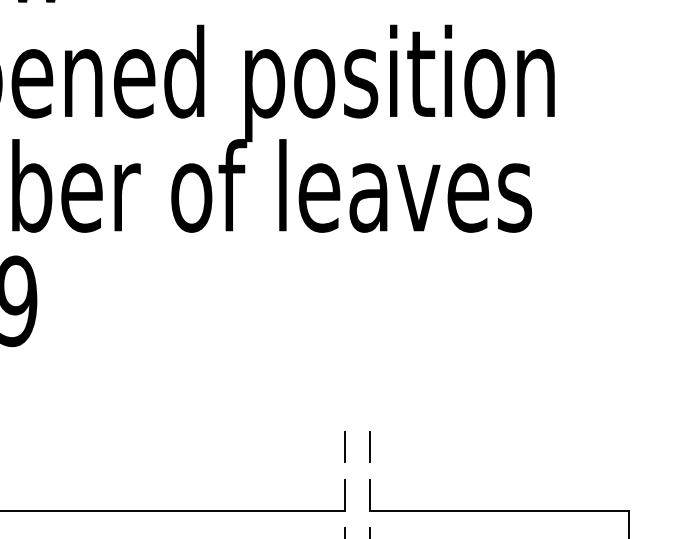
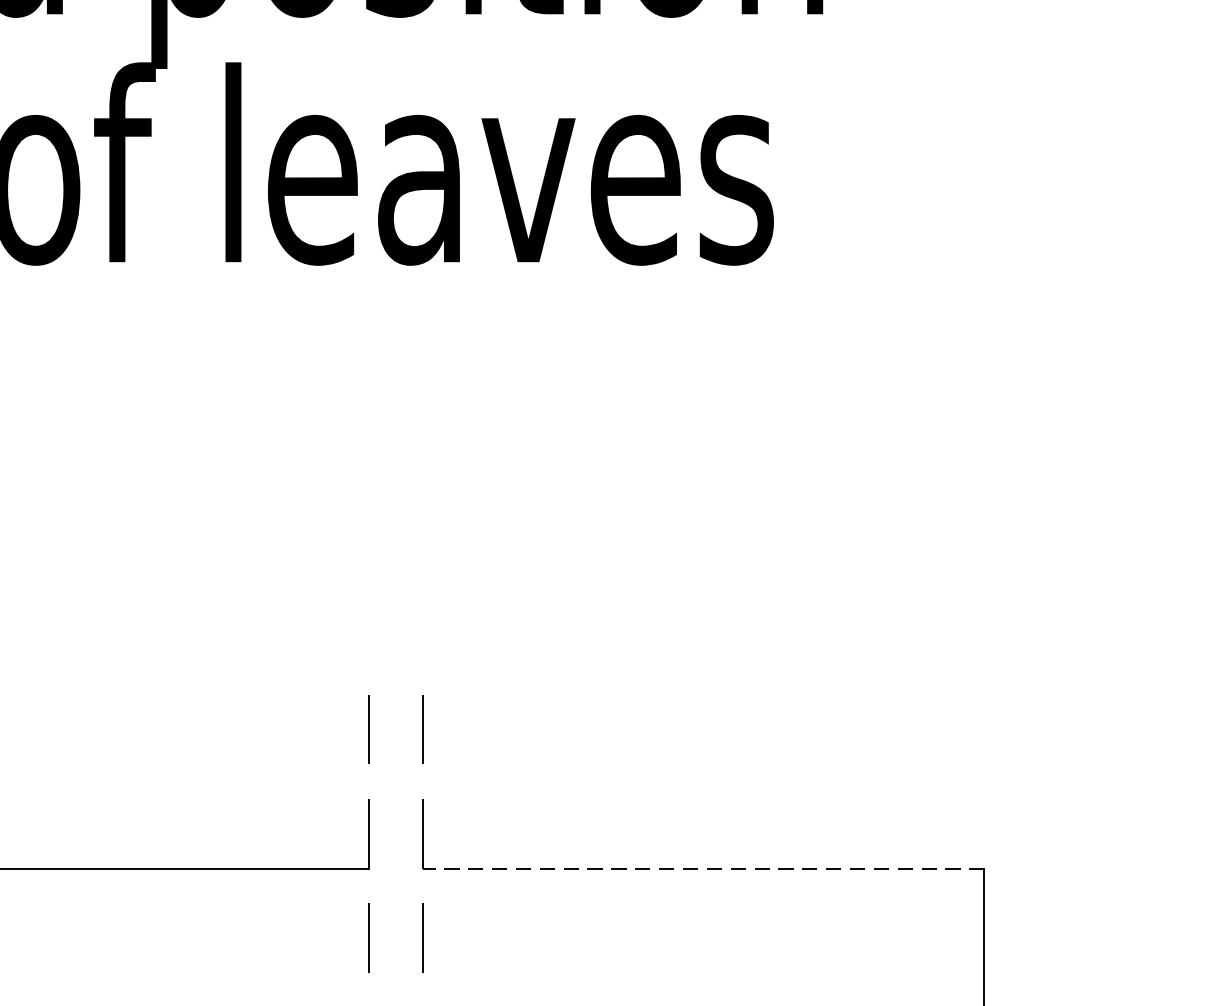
line: (499, 510) -> (703, 867), solid -> dashed

